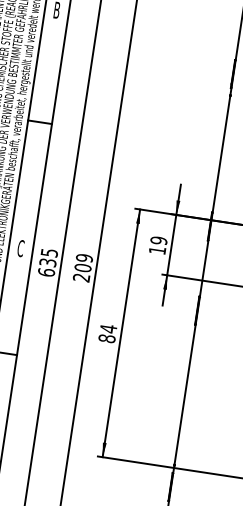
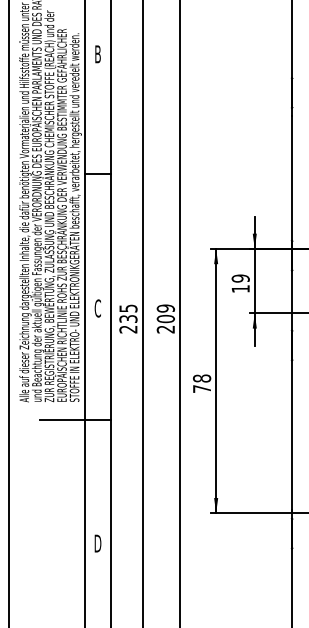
text: (46, 272) -> (128, 329), 635 -> 235
text: (107, 333) -> (201, 383), 84 -> 78

